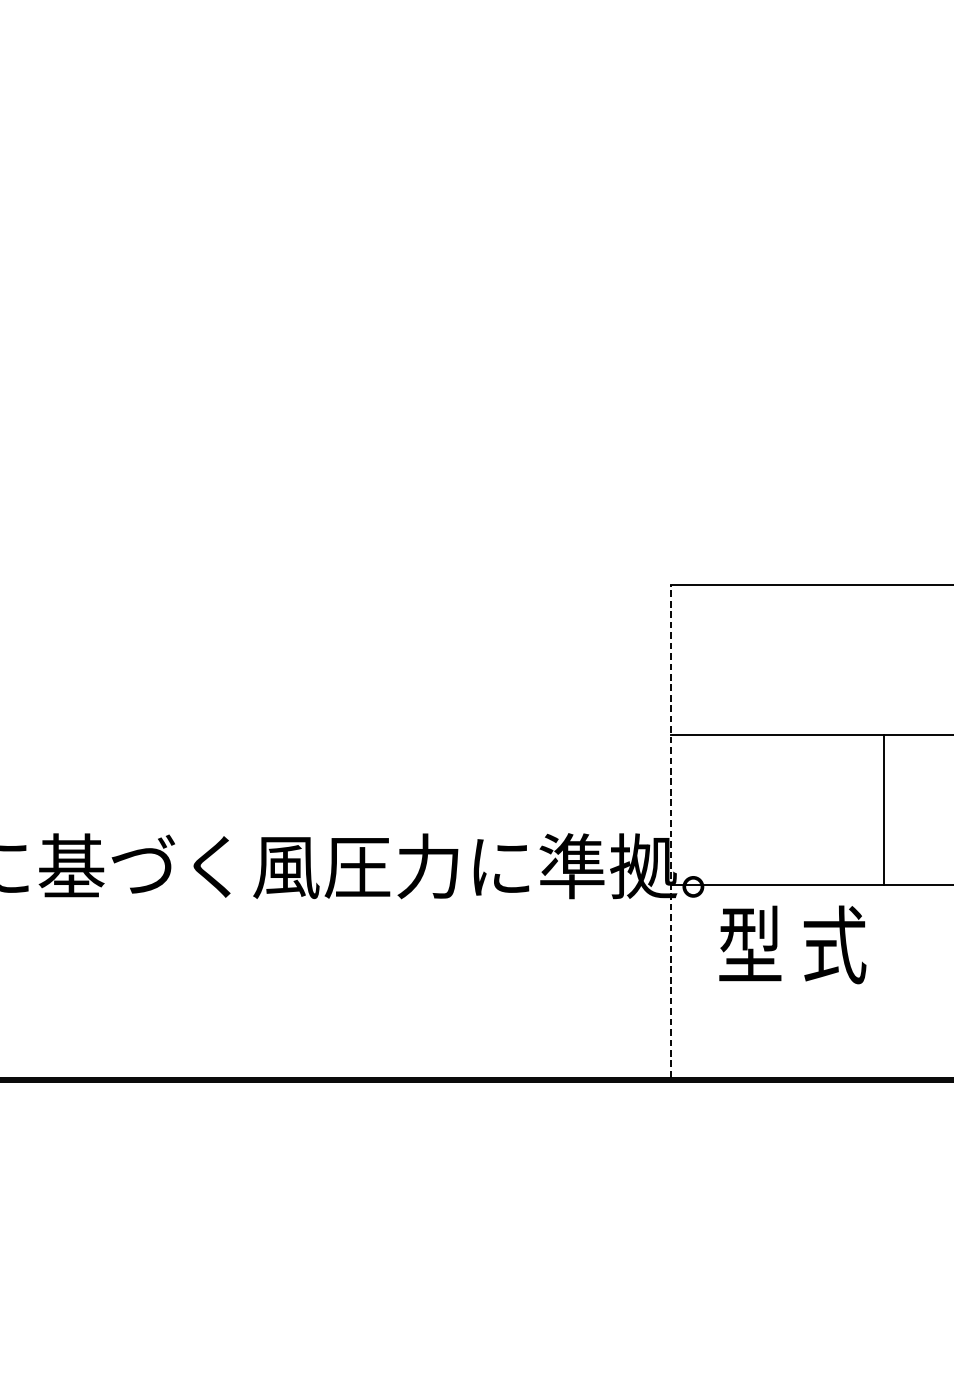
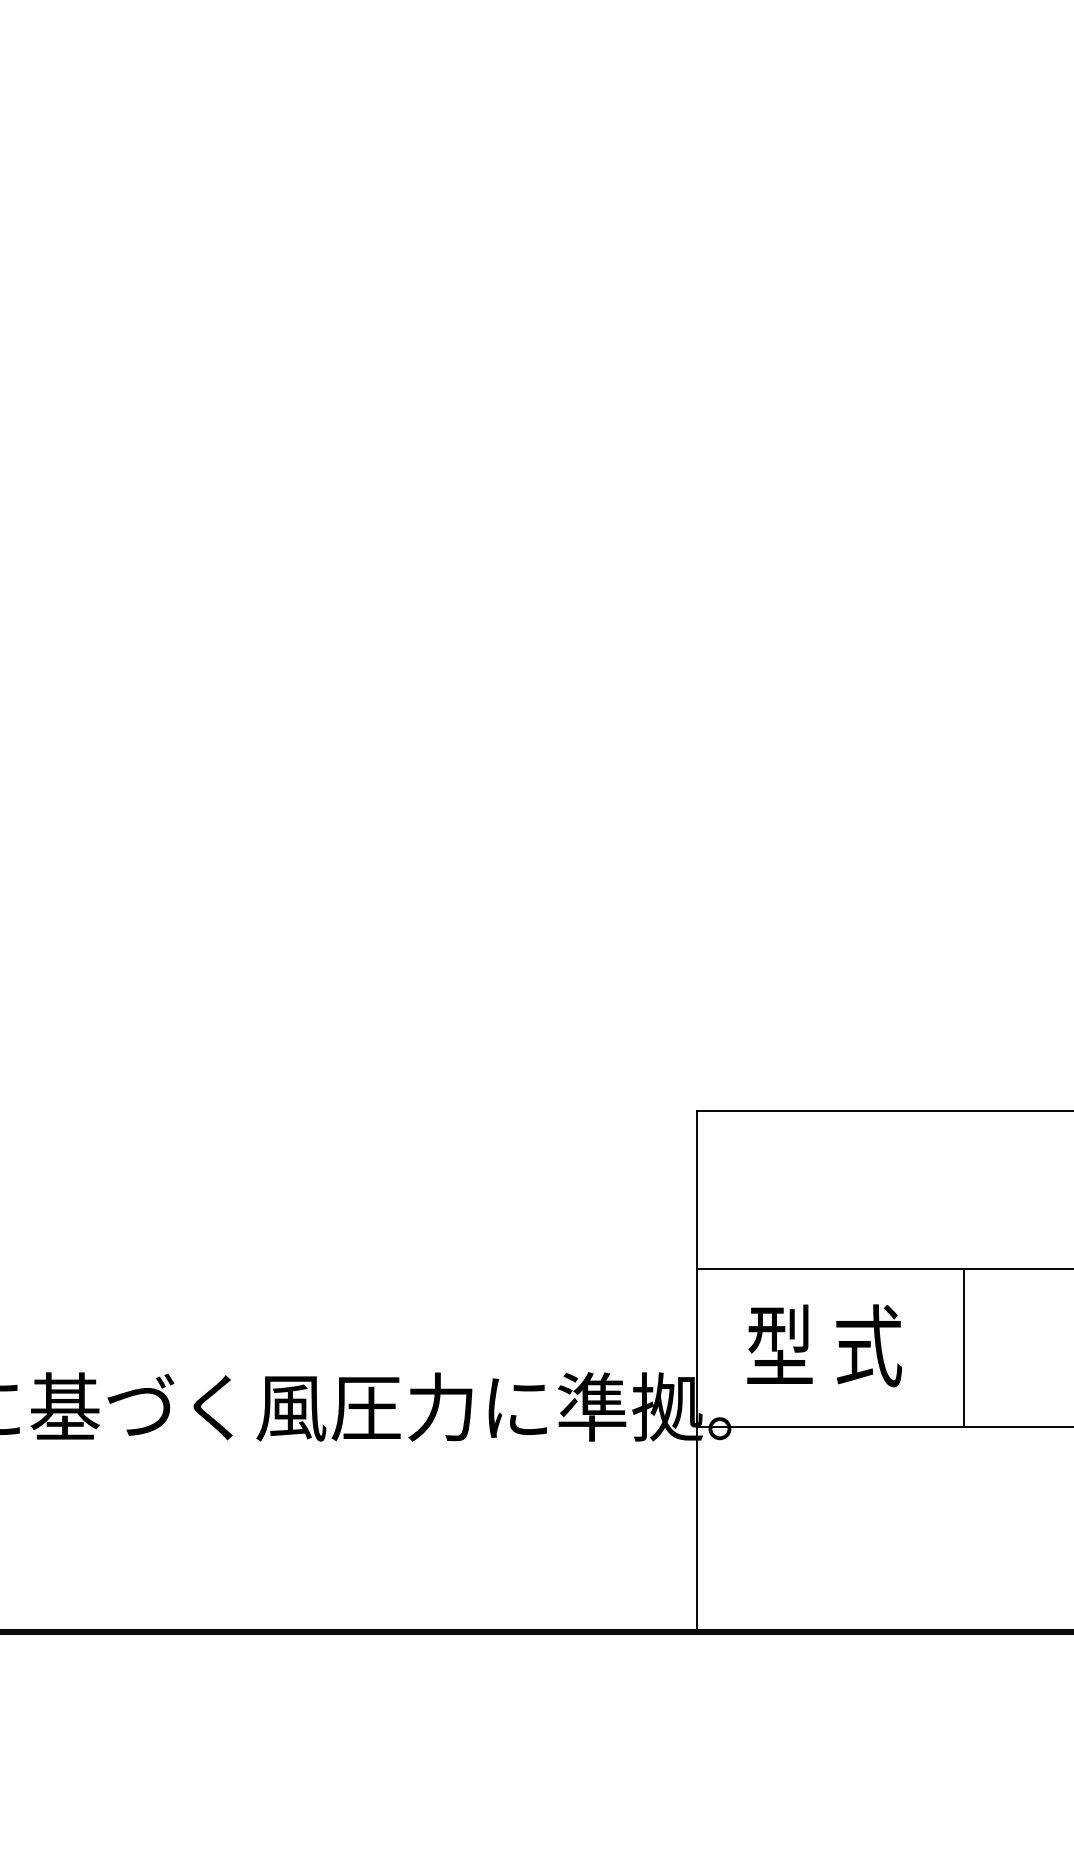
line: (884, 809) -> (964, 1347), moved
line: (671, 830) -> (696, 1369), dashed -> solid
text: (792, 944) -> (824, 1345), moved

